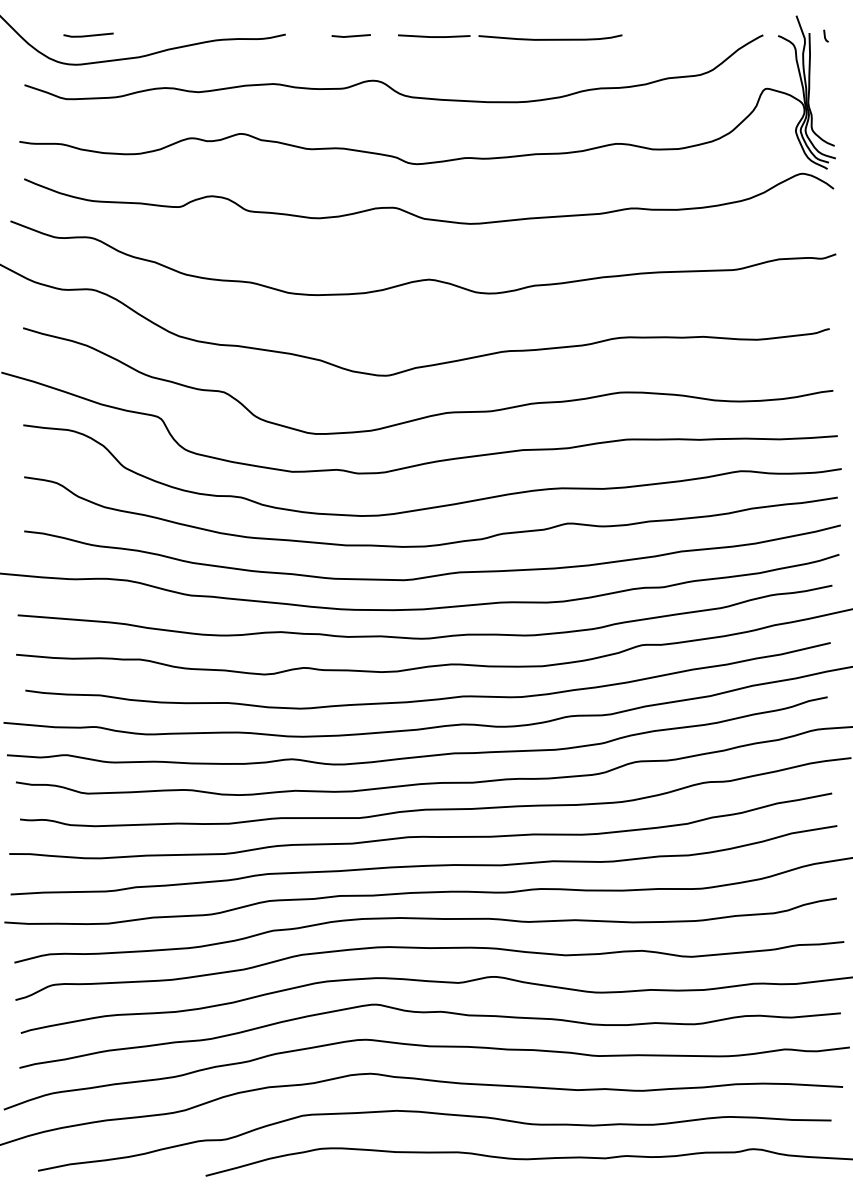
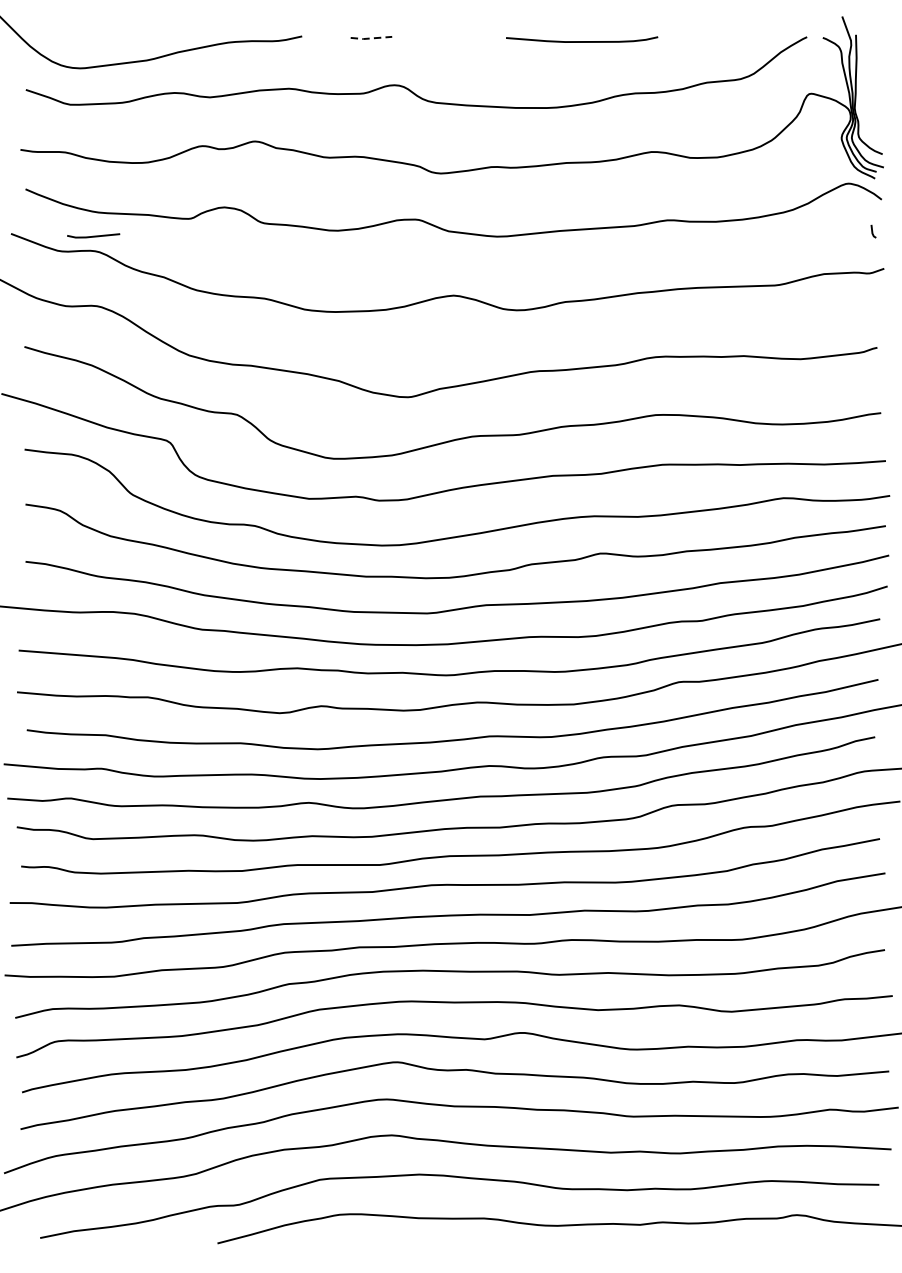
line: (88, 35) -> (93, 236), moved
line: (825, 35) -> (872, 230), moved
line: (350, 36) -> (370, 38), solid -> dashed
line: (434, 36) -> (459, 38), removed

